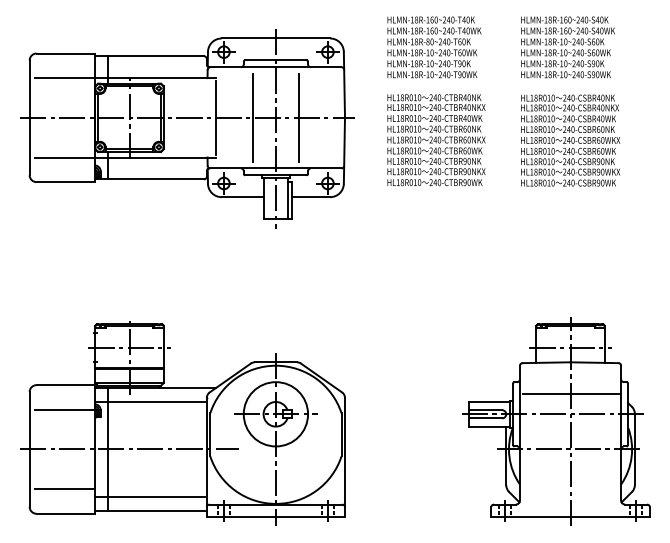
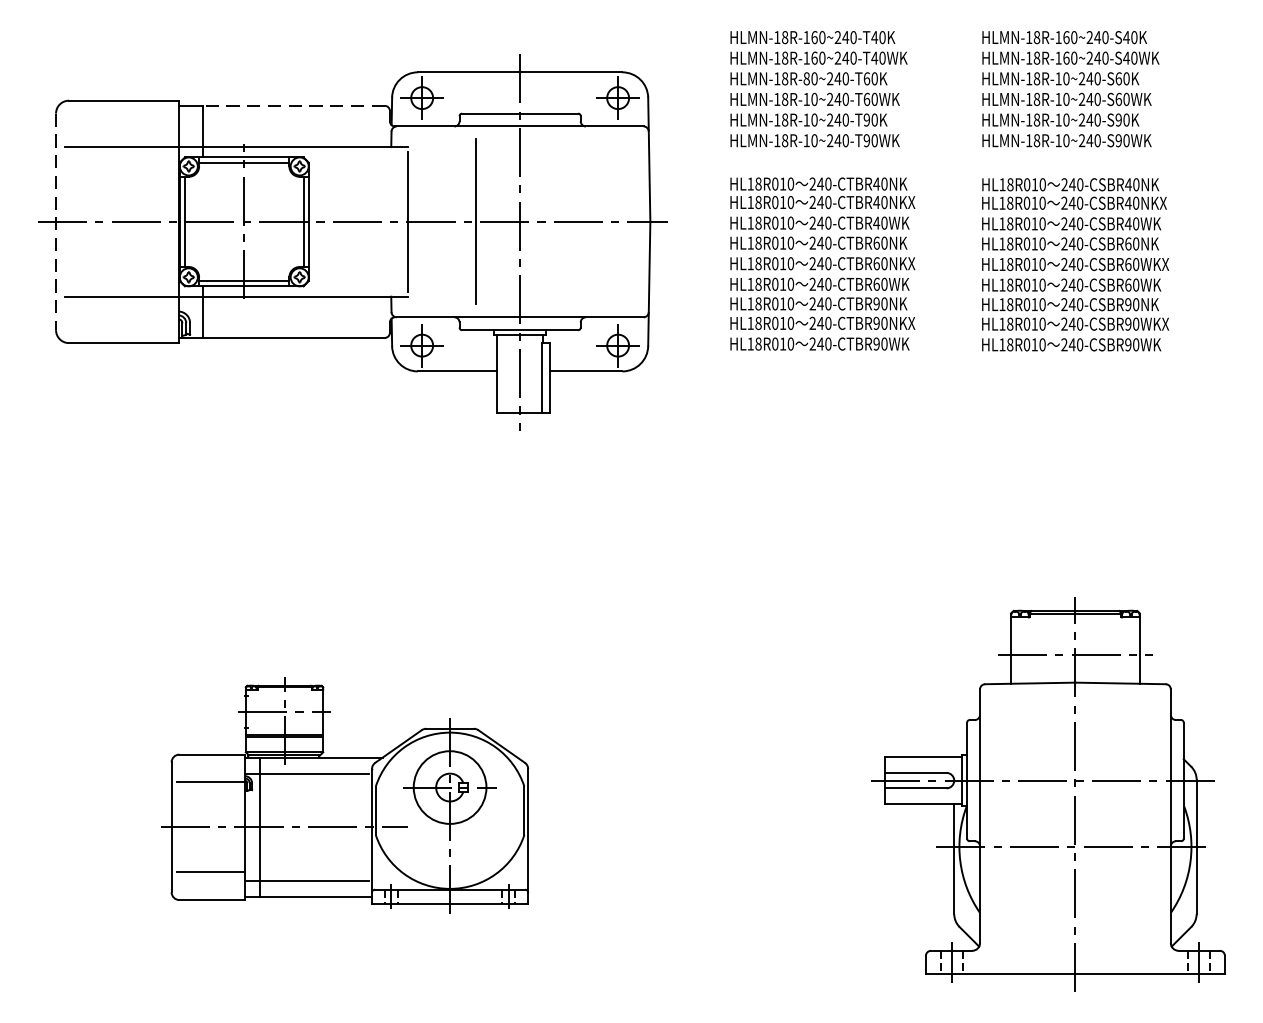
line: (155, 56) -> (293, 106), solid -> dashed
line: (299, 117) -> (564, 221), removed
line: (29, 118) -> (55, 223), solid -> dashed
line: (570, 394) -> (1075, 743), removed
part: (182, 423) -> (344, 797), size x0.6

